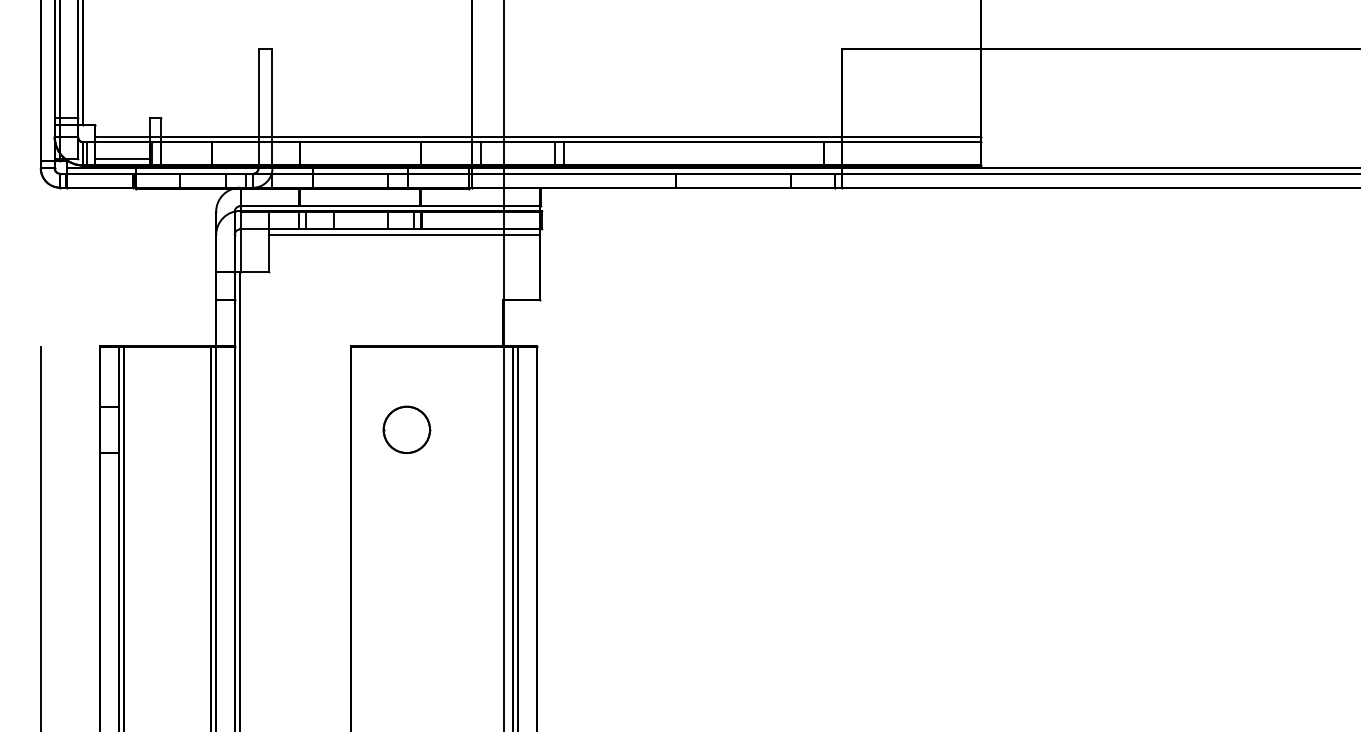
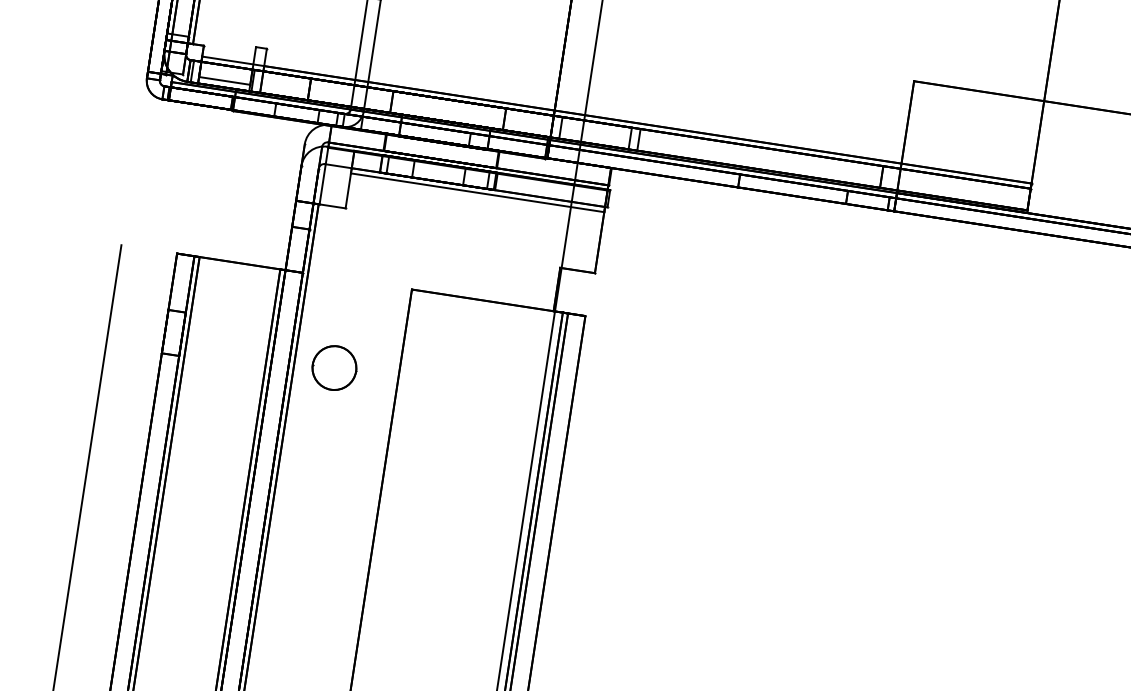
part: (406, 429) -> (334, 367), moved

